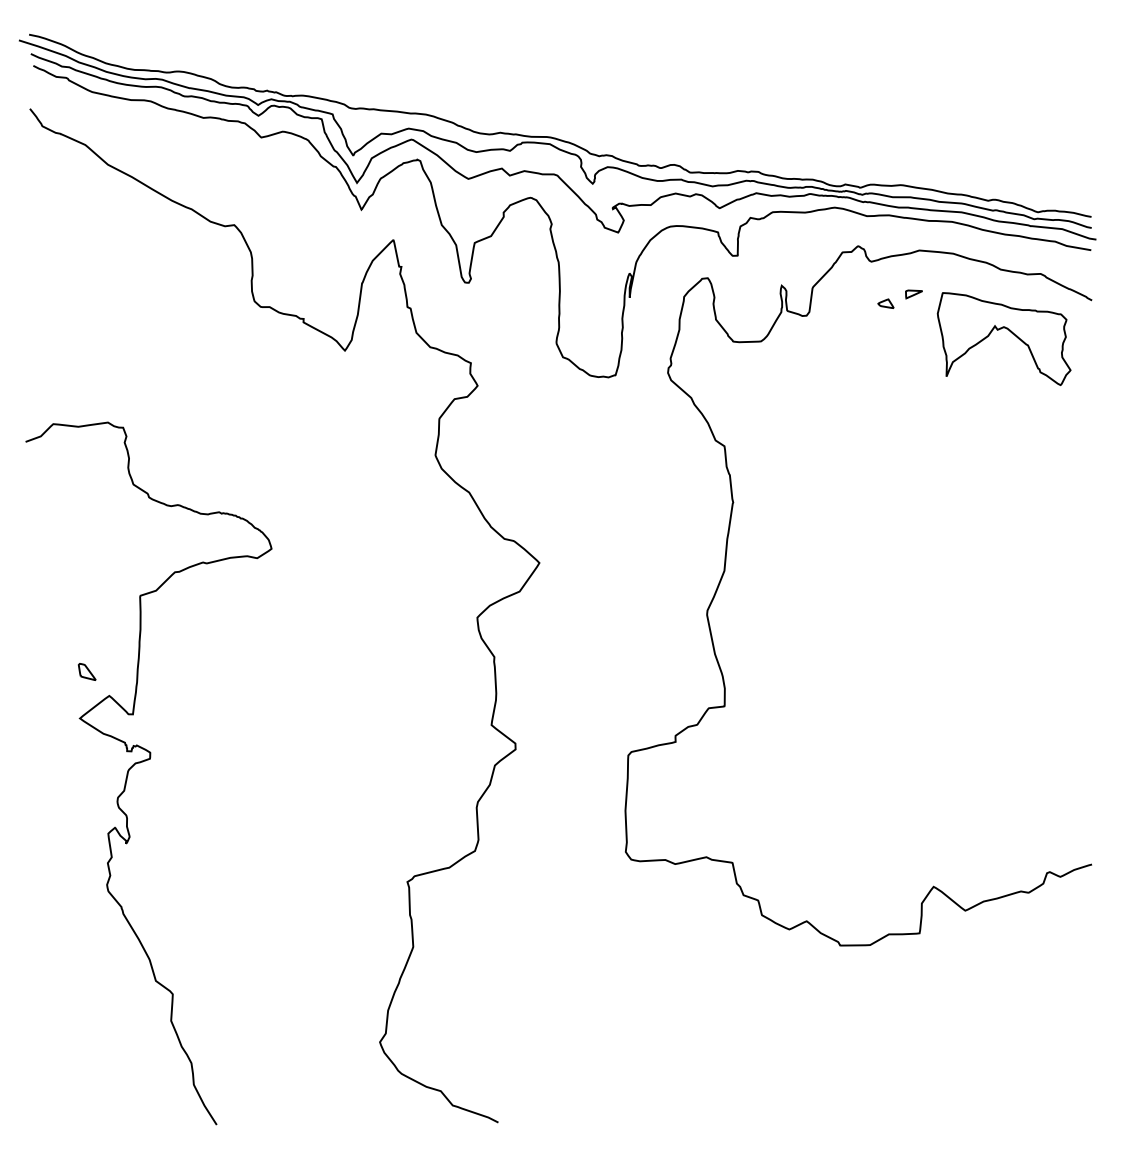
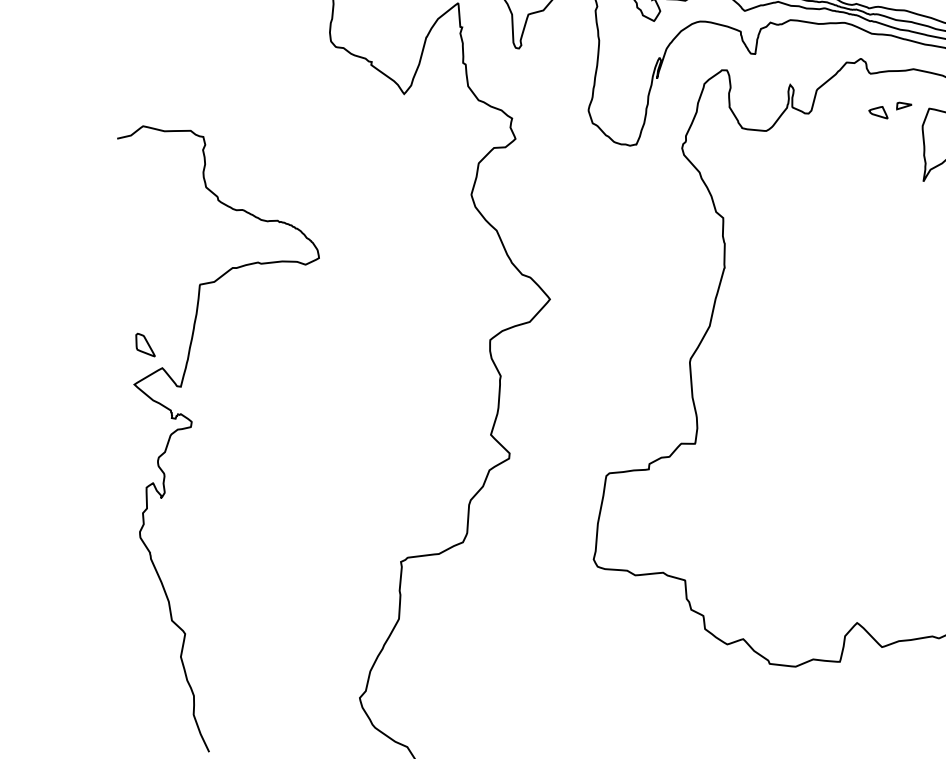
part: (885, 303) -> (878, 111), size x1.43
part: (87, 671) -> (146, 344), size x1.43

